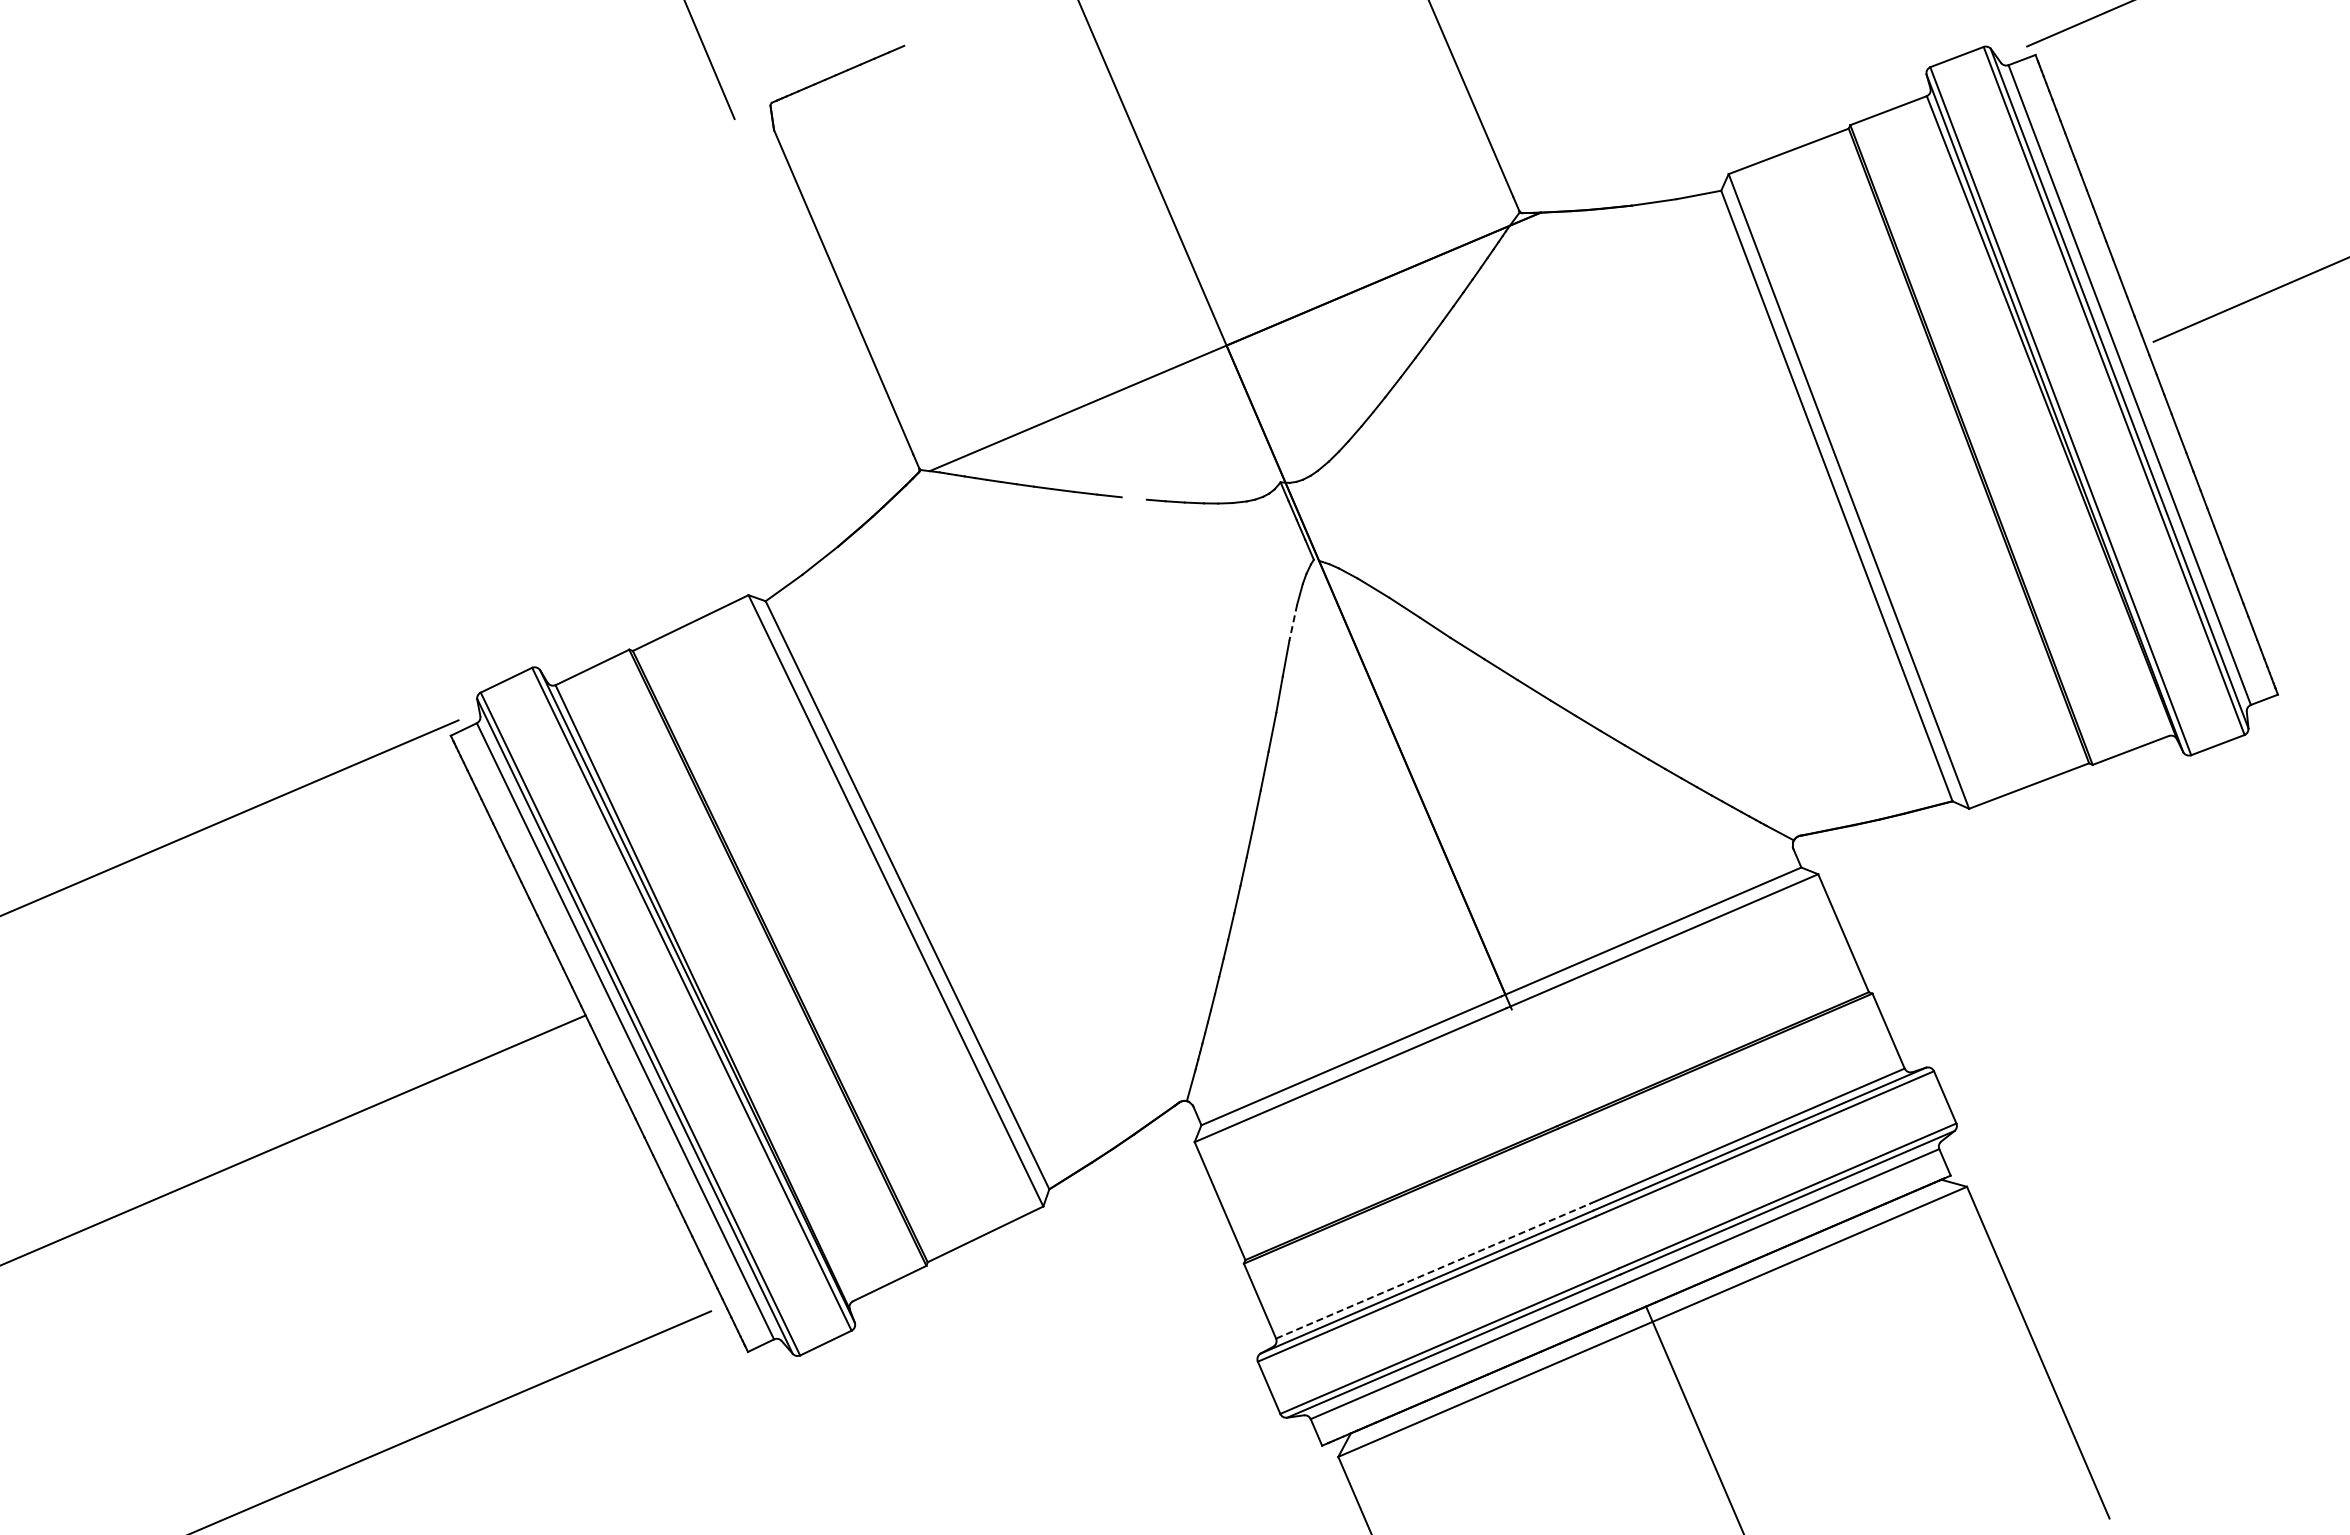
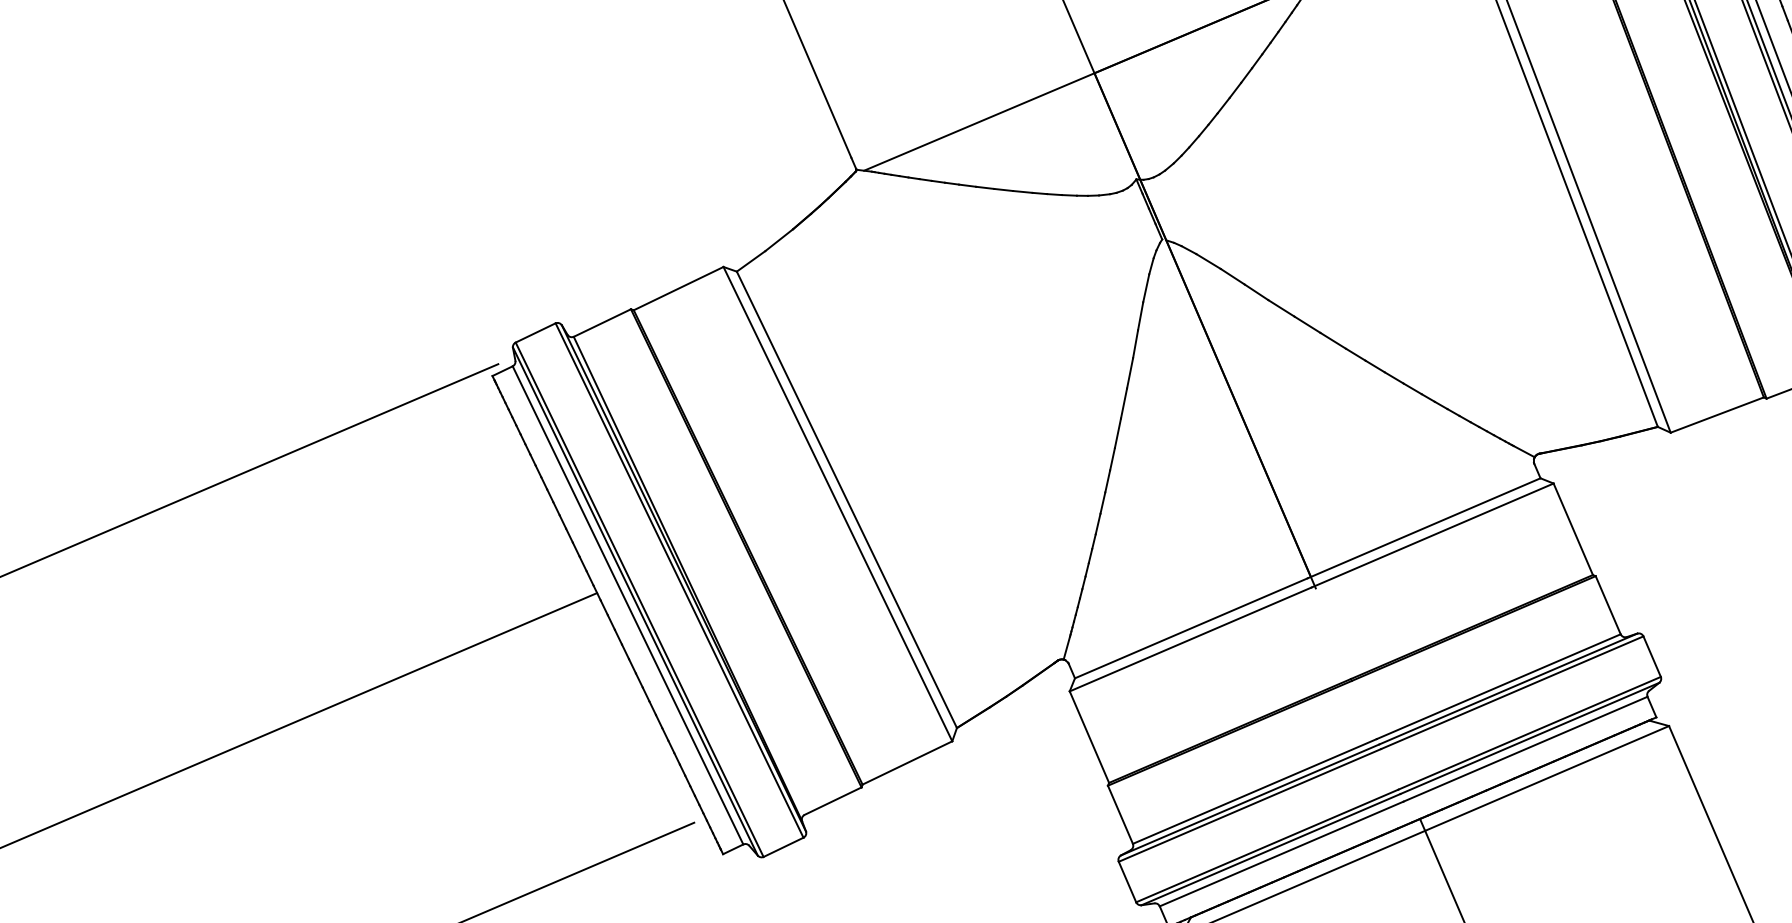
line: (1133, 498) -> (1022, 191), added
line: (1293, 623) -> (1146, 288), dashed -> solid
line: (1433, 1270) -> (1255, 791), dashed -> solid

